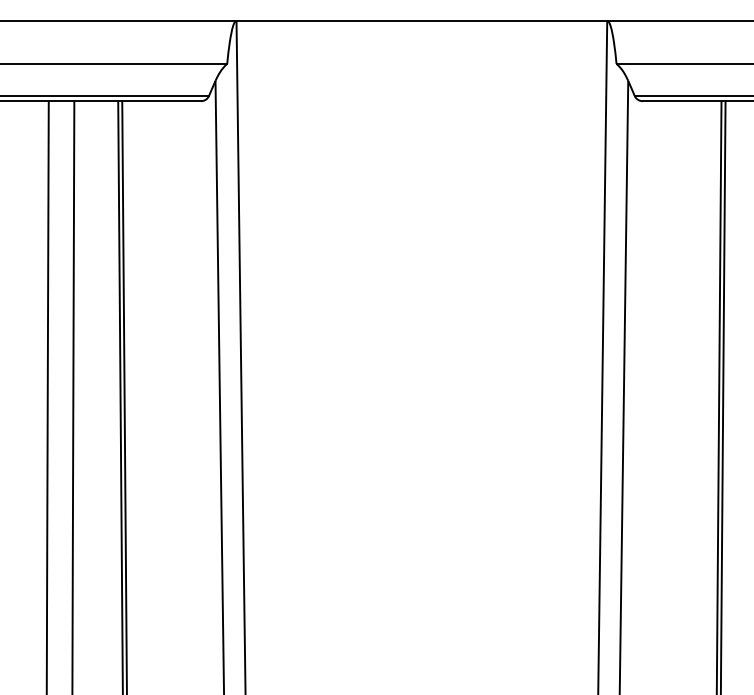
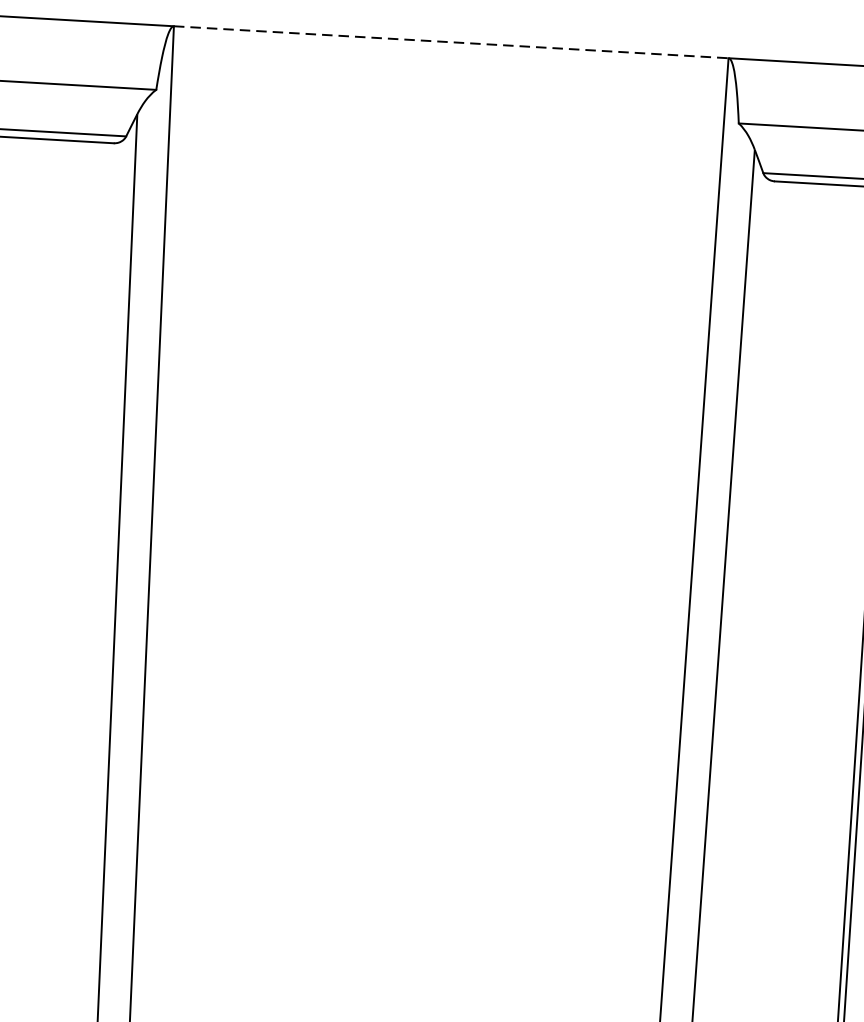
line: (422, 20) -> (452, 41), solid -> dashed

